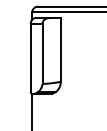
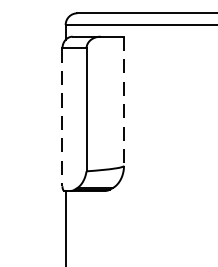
line: (60, 49) -> (123, 100), solid -> dashed
line: (30, 57) -> (62, 117), solid -> dashed

